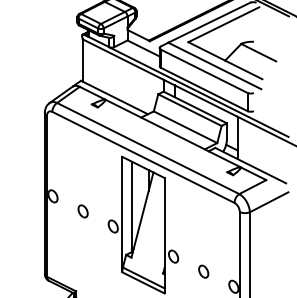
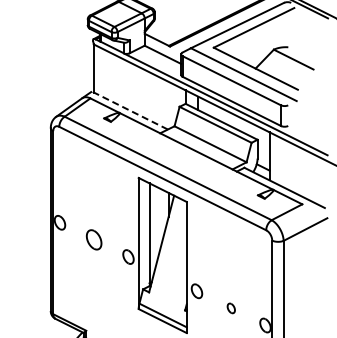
line: (114, 97) -> (129, 110), solid -> dashed
part: (83, 211) -> (94, 239), size x1.4
part: (203, 271) -> (231, 308), size x0.7

